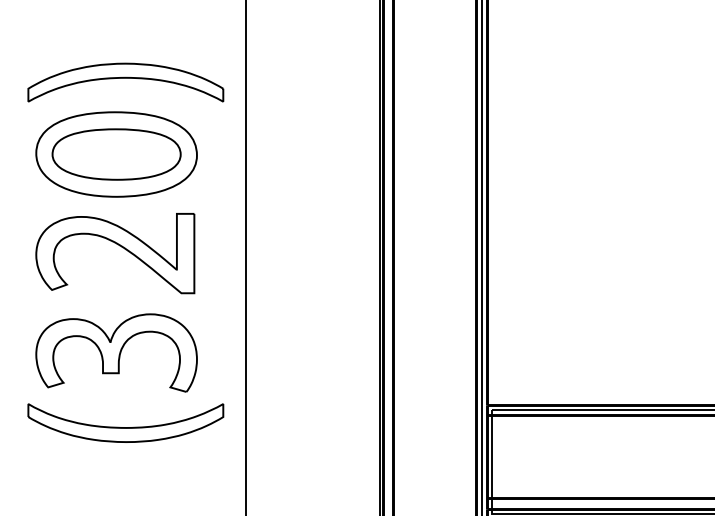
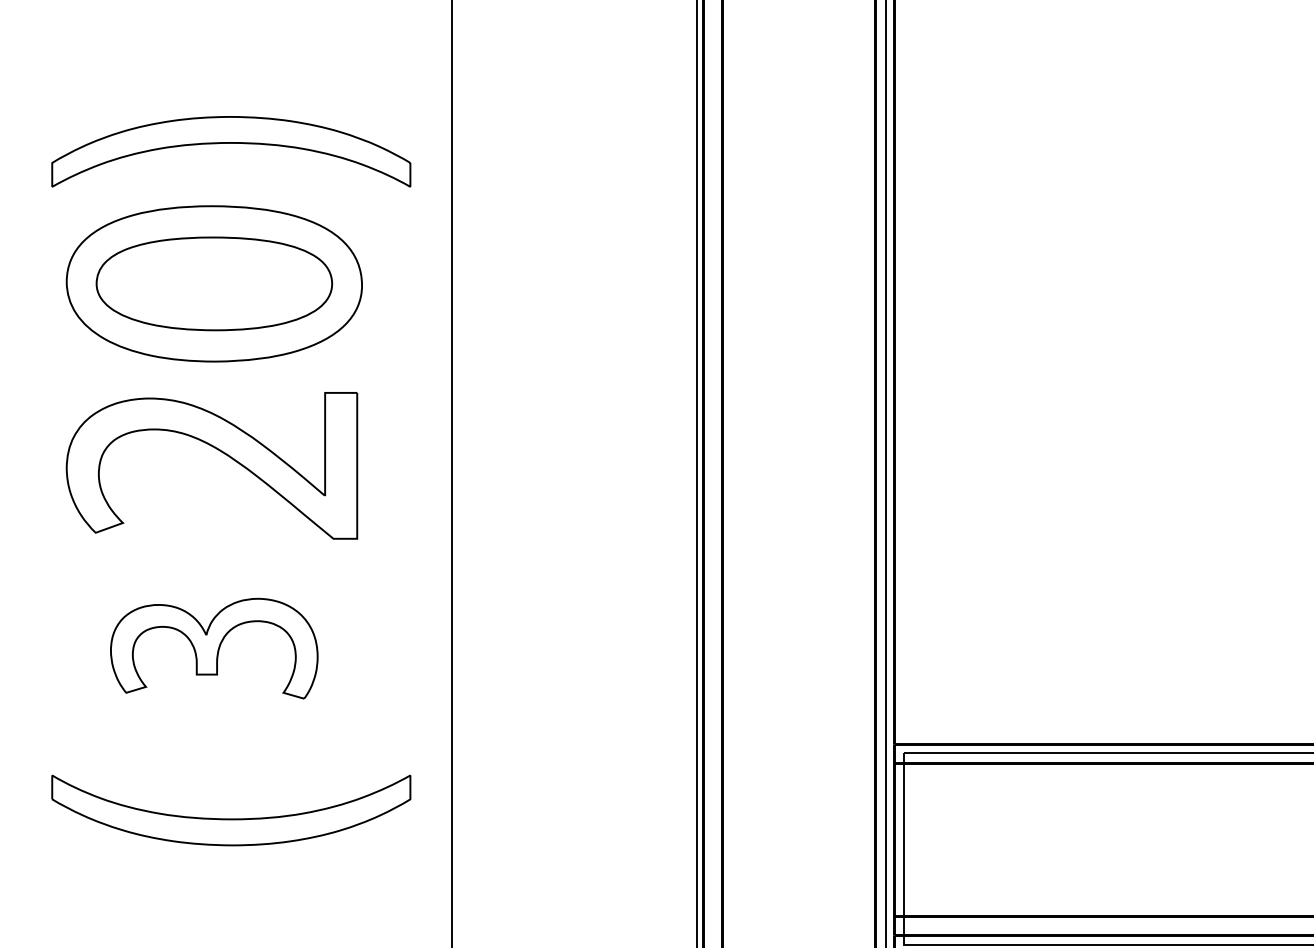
part: (116, 352) -> (214, 647), size x0.7
part: (125, 422) -> (230, 809), moved

